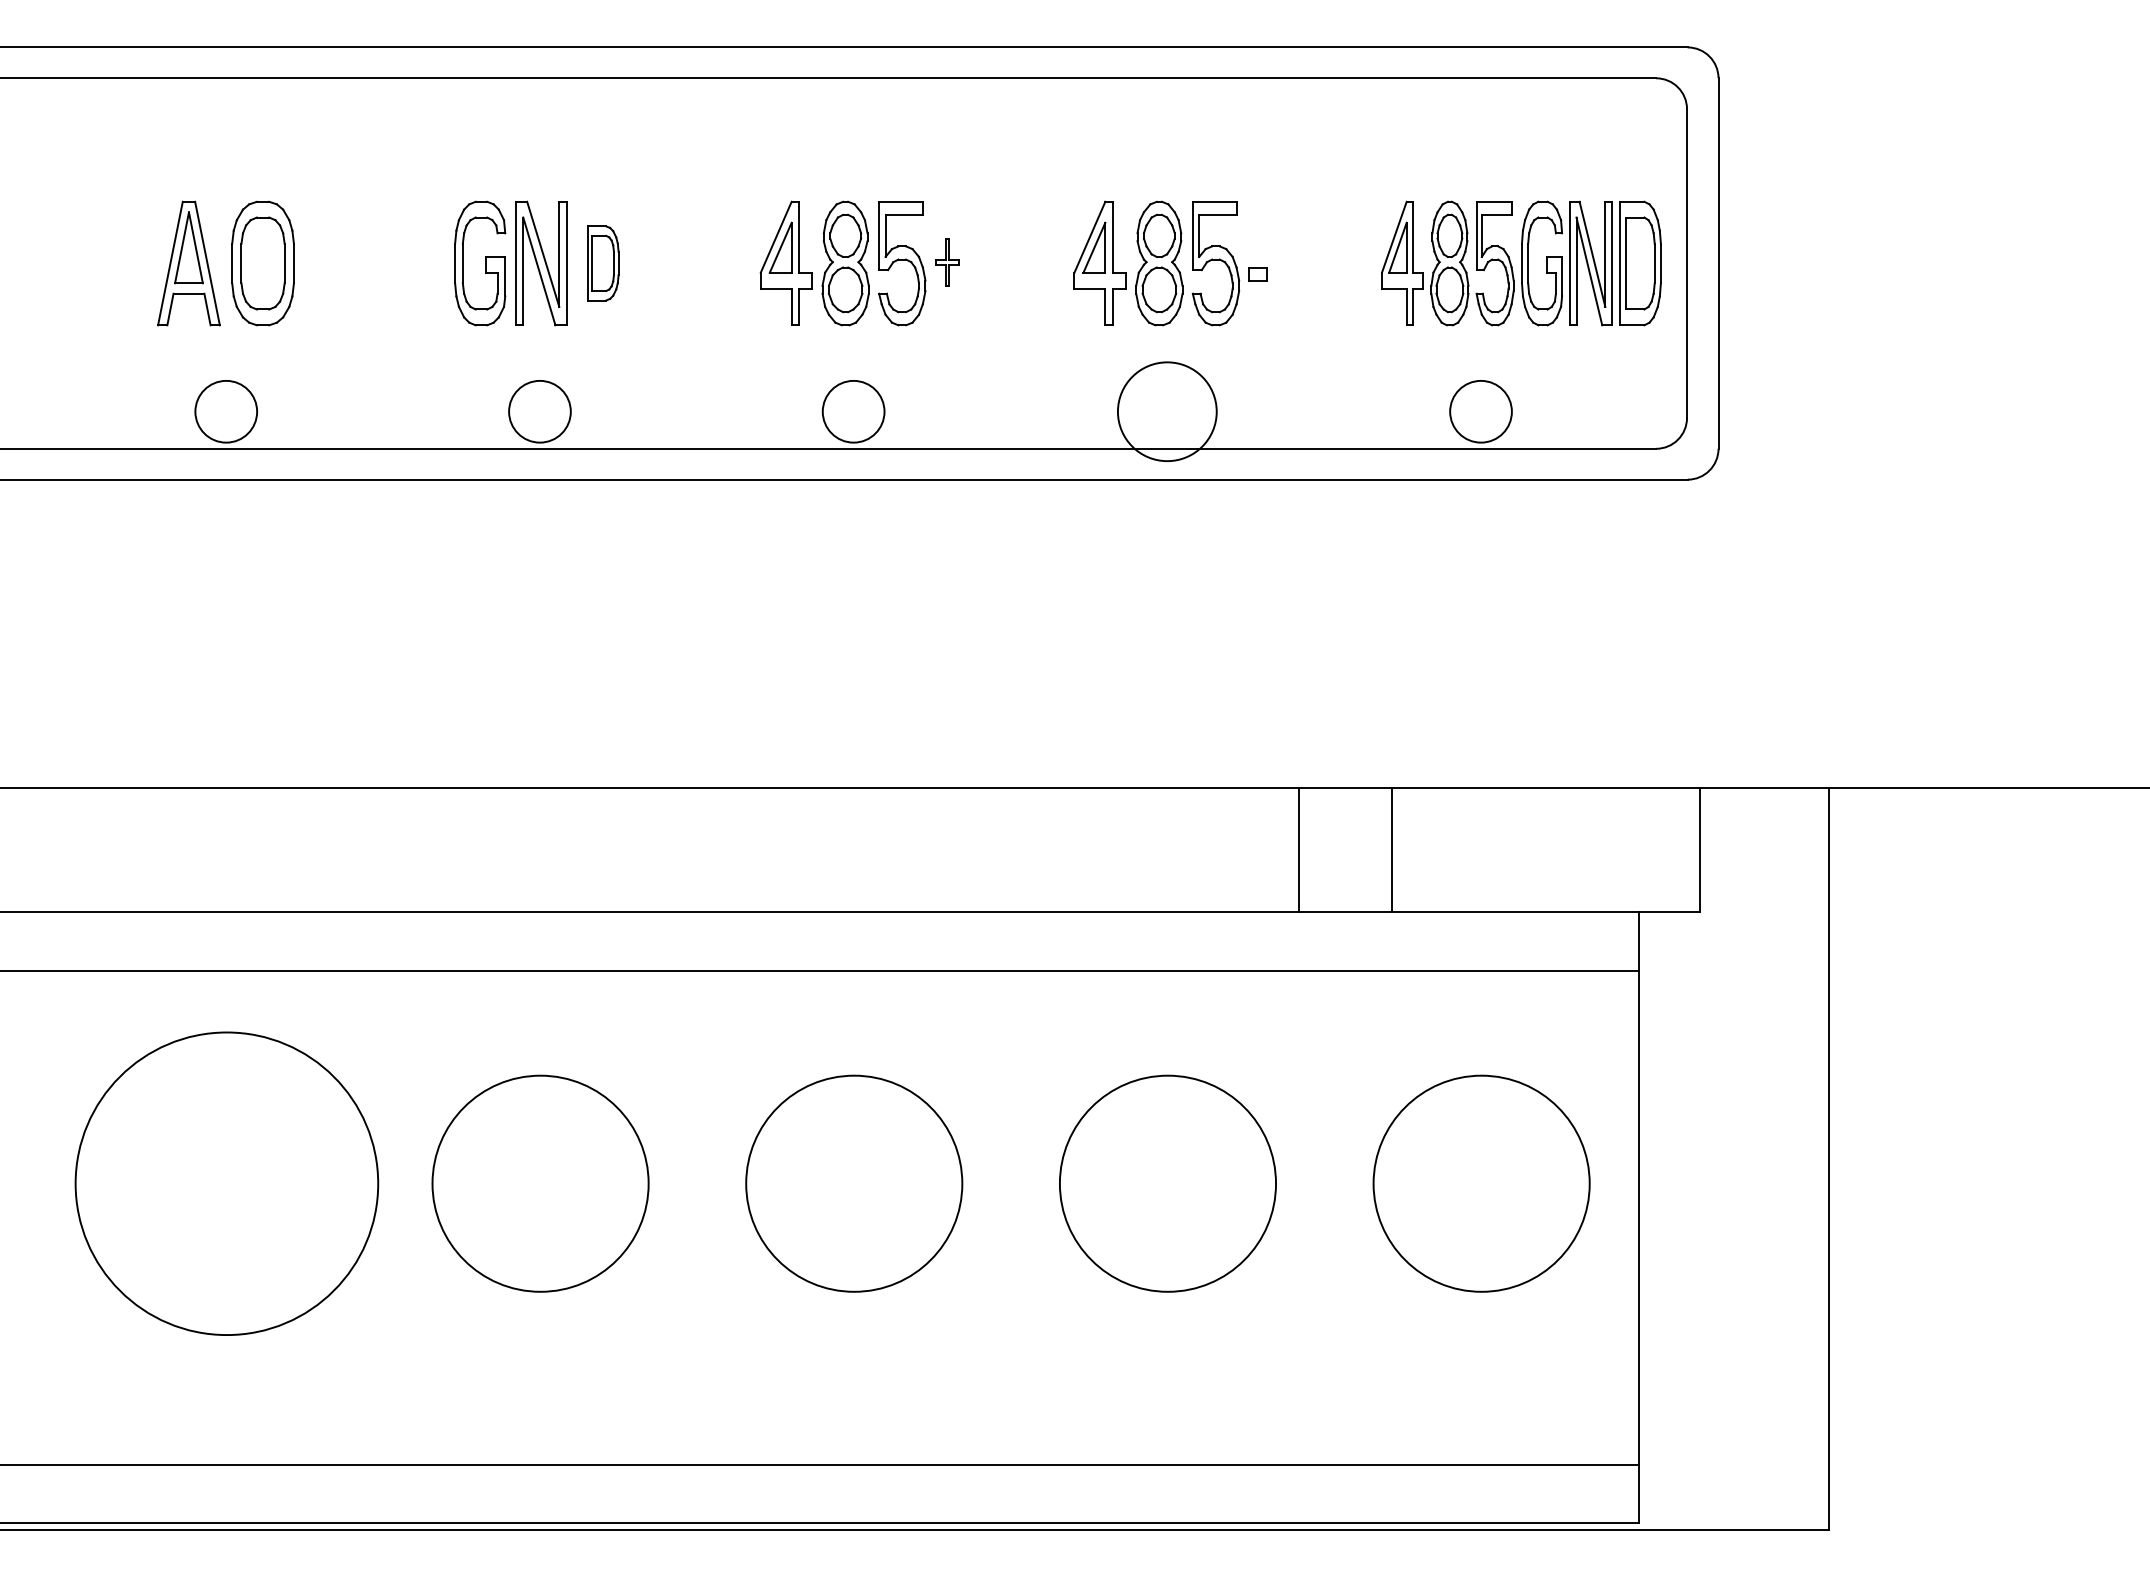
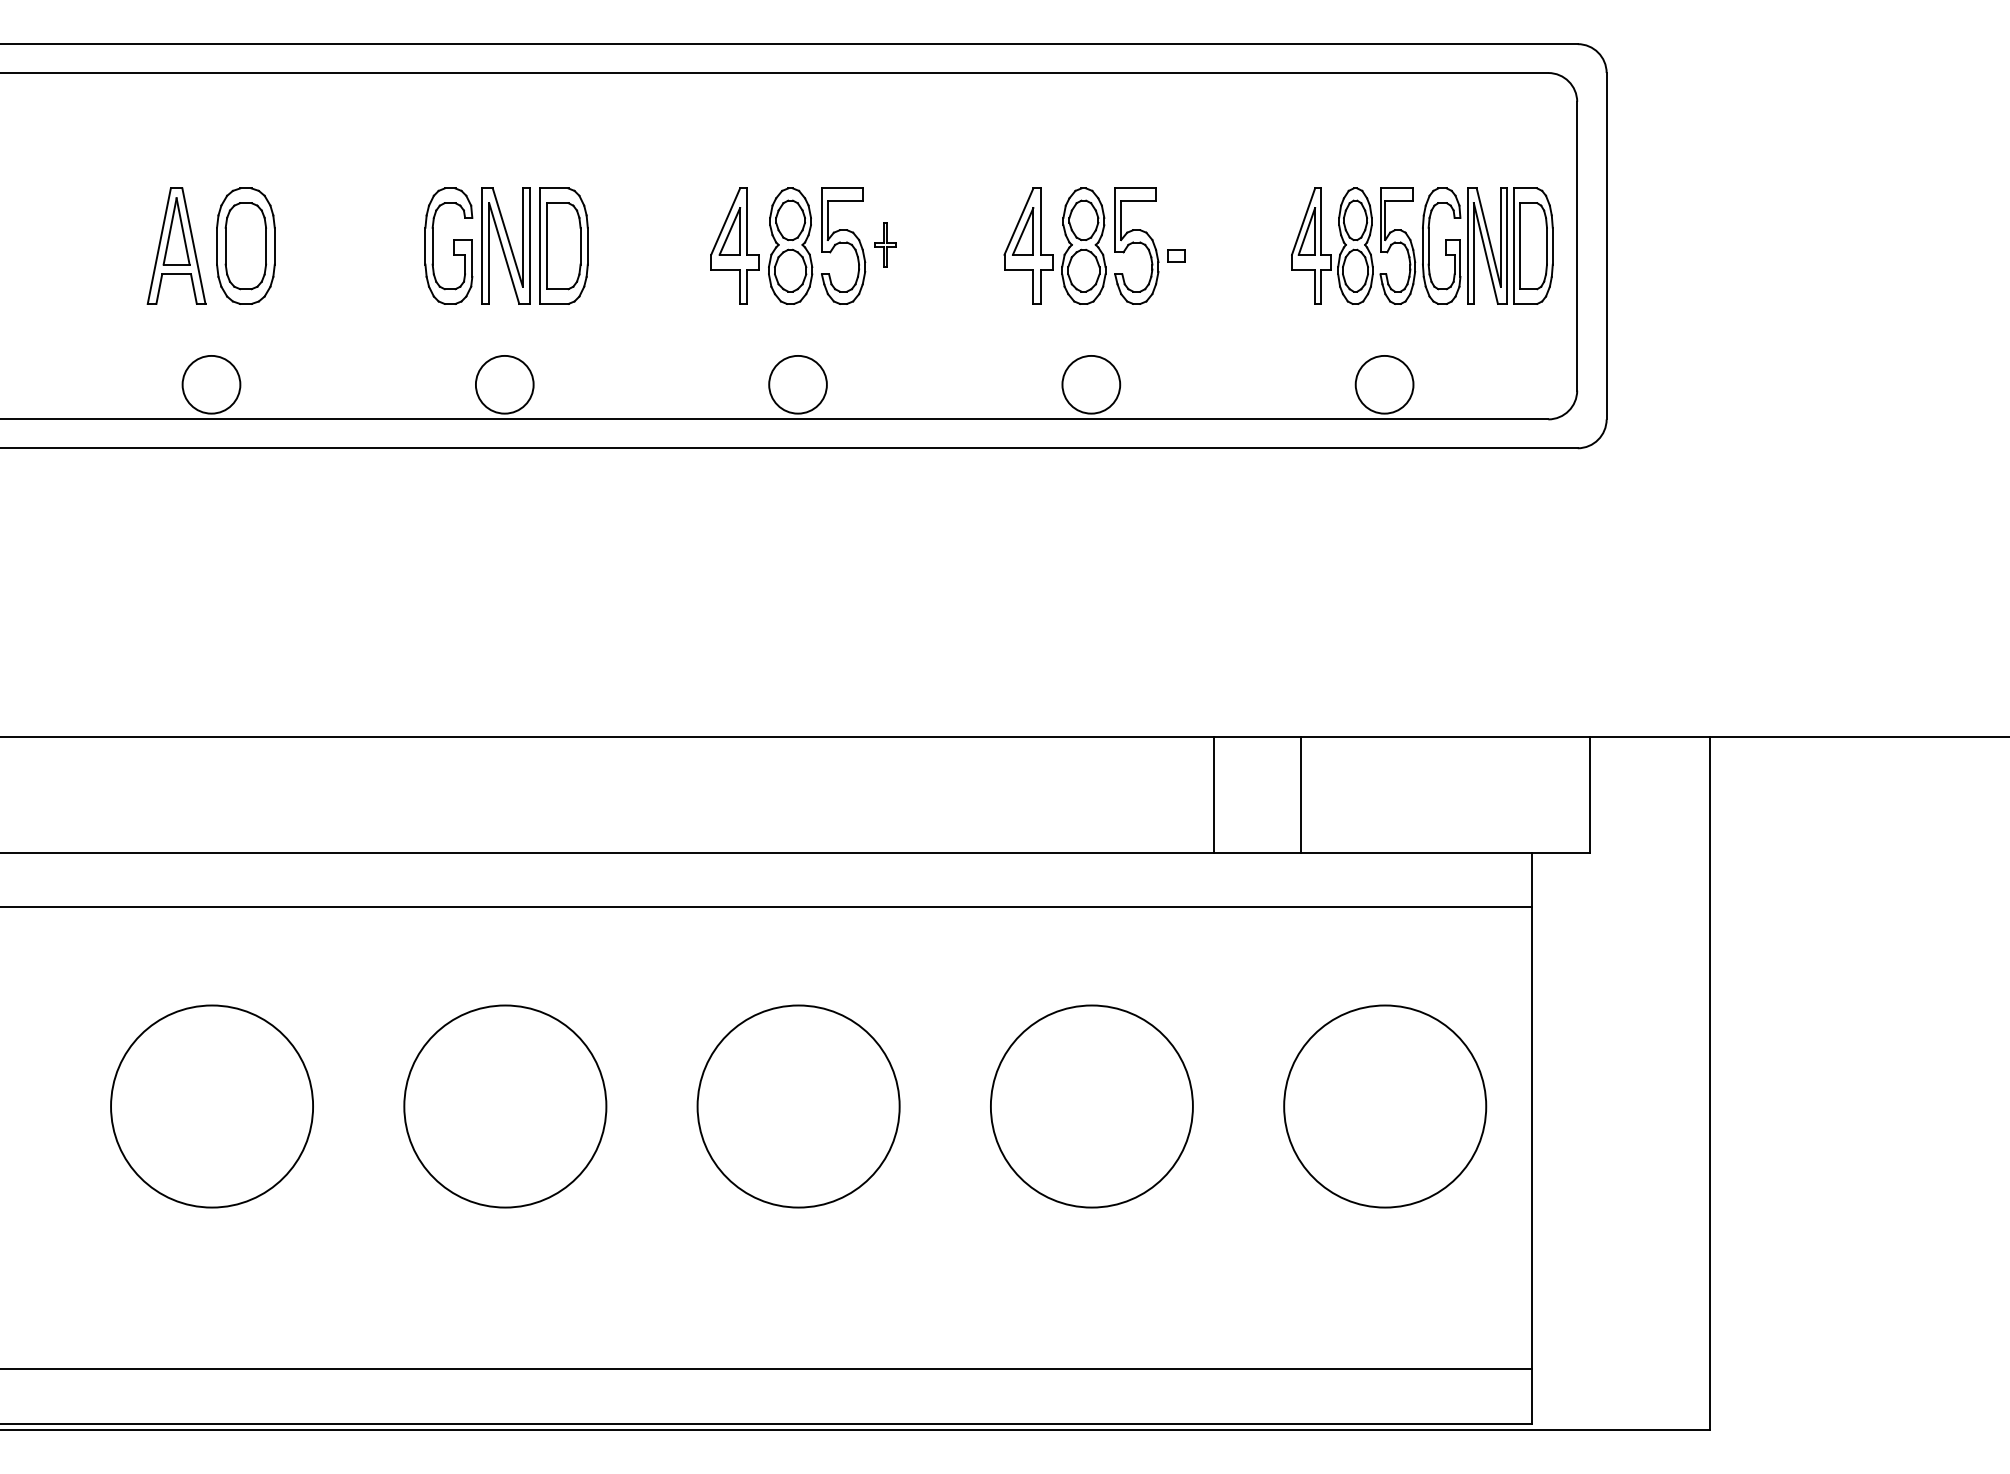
part: (602, 262) -> (563, 245), size x1.67
circle: (1167, 411) -> (1091, 384), size x0.62
circle: (226, 1183) -> (211, 1106), size x0.71

